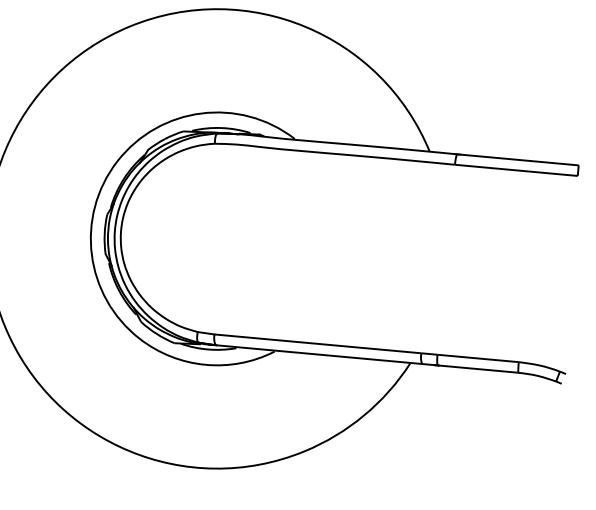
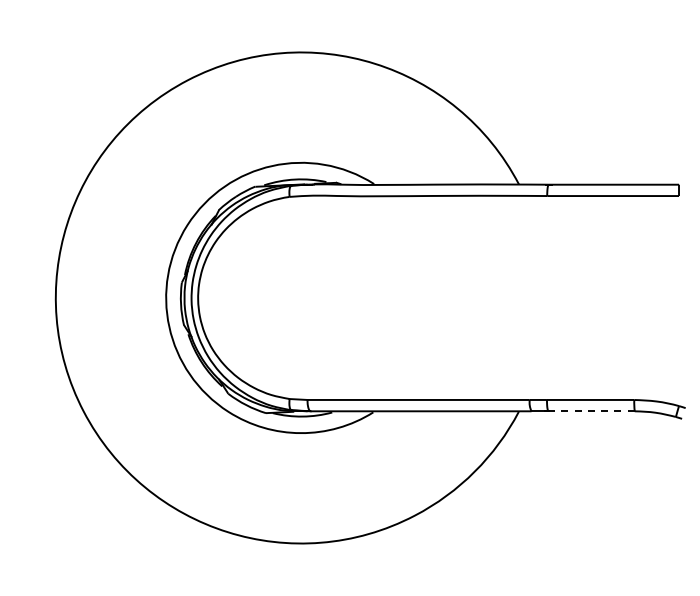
line: (477, 369) -> (591, 411), solid -> dashed

